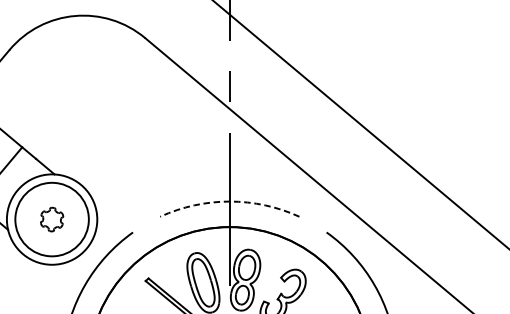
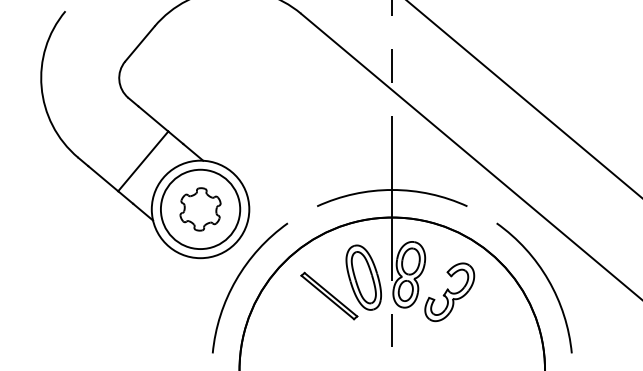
arc: (230, 201) -> (392, 189), dashed -> solid
part: (52, 219) -> (200, 209), size x1.67

